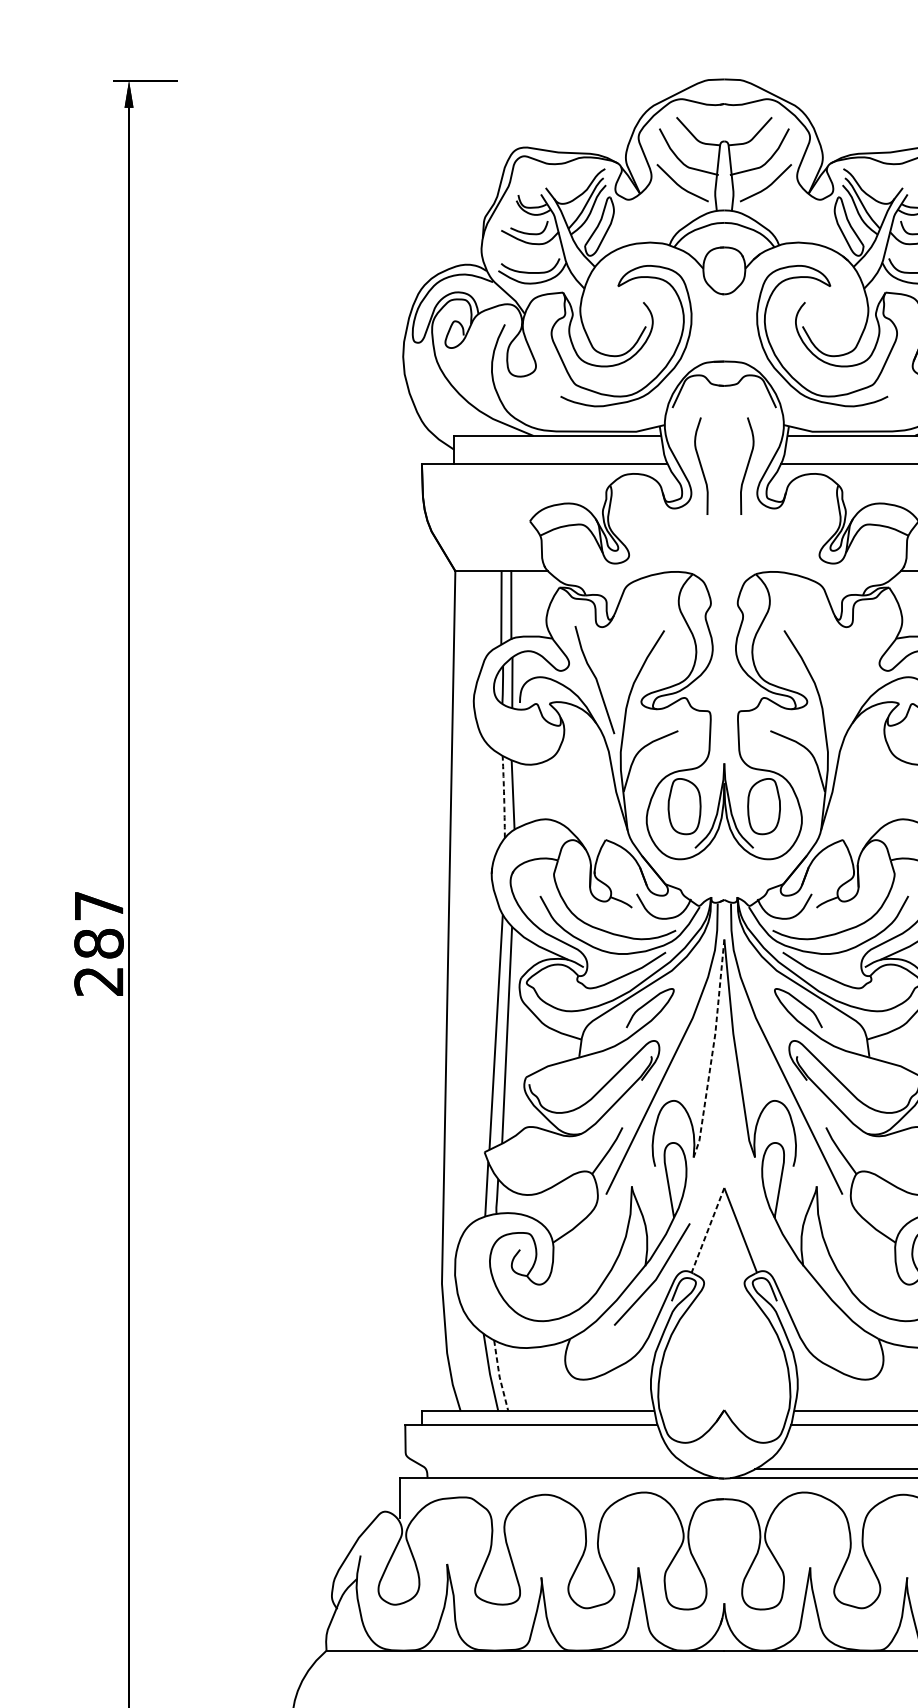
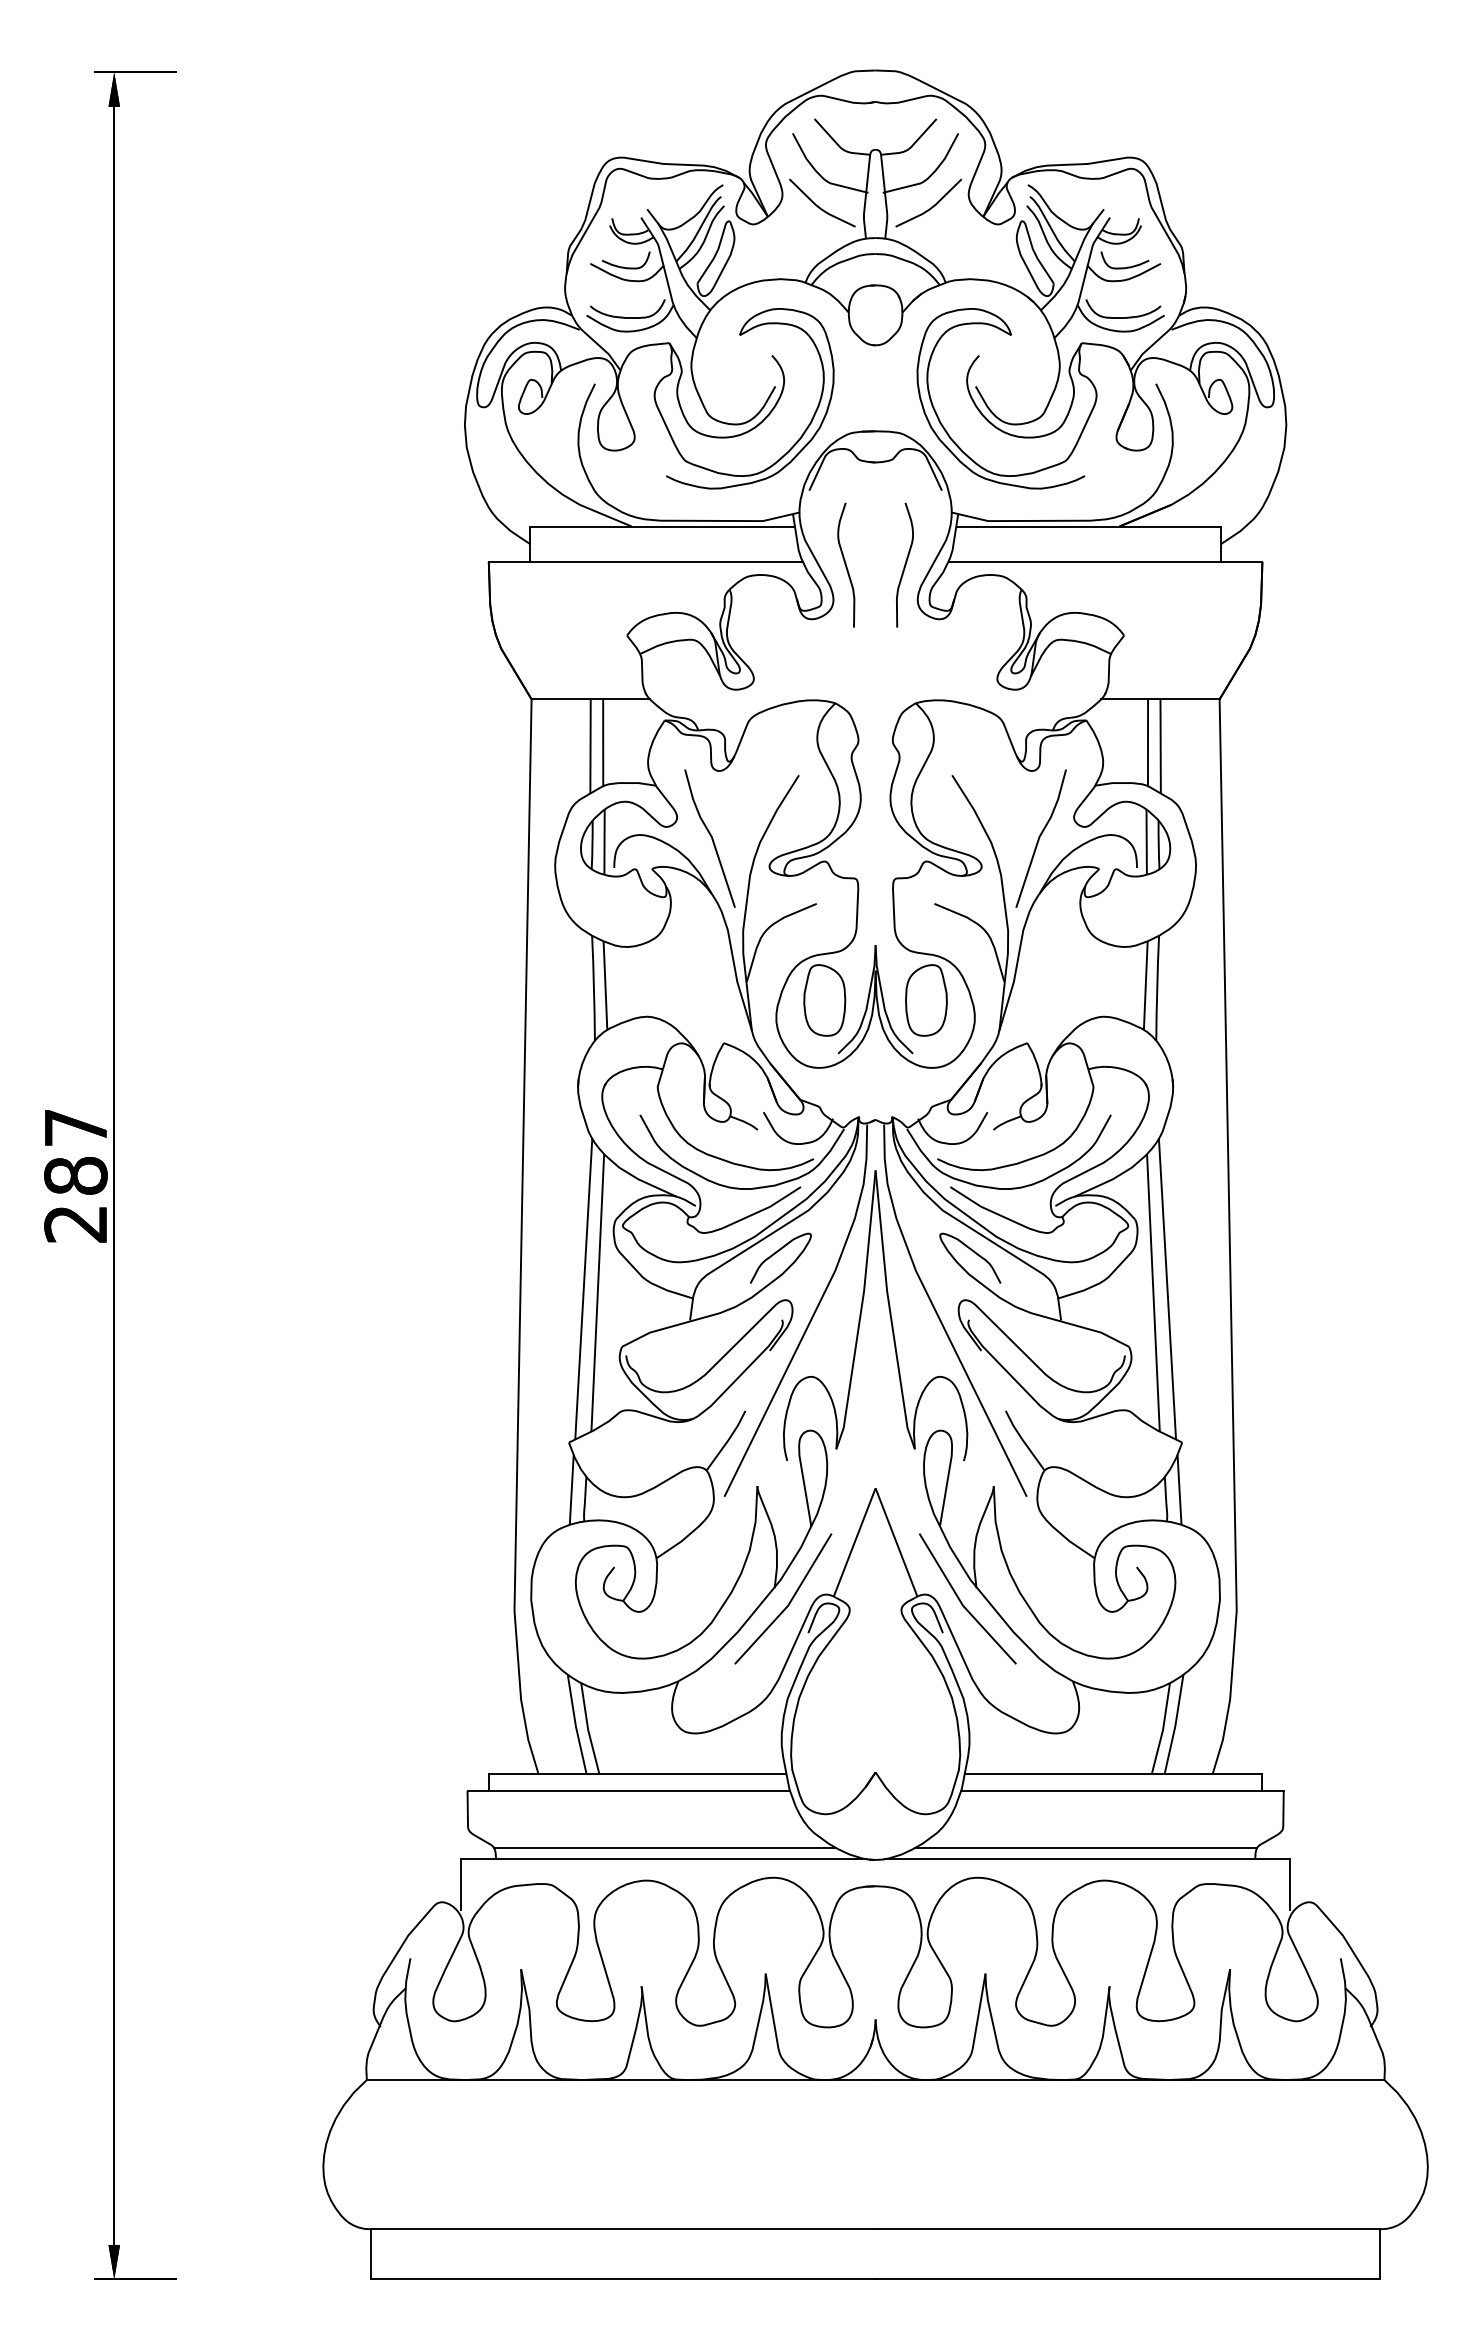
line: (853, 679) -> (1040, 837), added
arc: (504, 797) -> (594, 988), dashed -> solid
line: (713, 1048) -> (861, 1310), dashed -> solid
line: (707, 1230) -> (854, 1542), dashed -> solid
line: (792, 1277) -> (962, 1602), added
line: (499, 1377) -> (588, 1730), dashed -> solid
line: (559, 1468) -> (664, 1847), added

